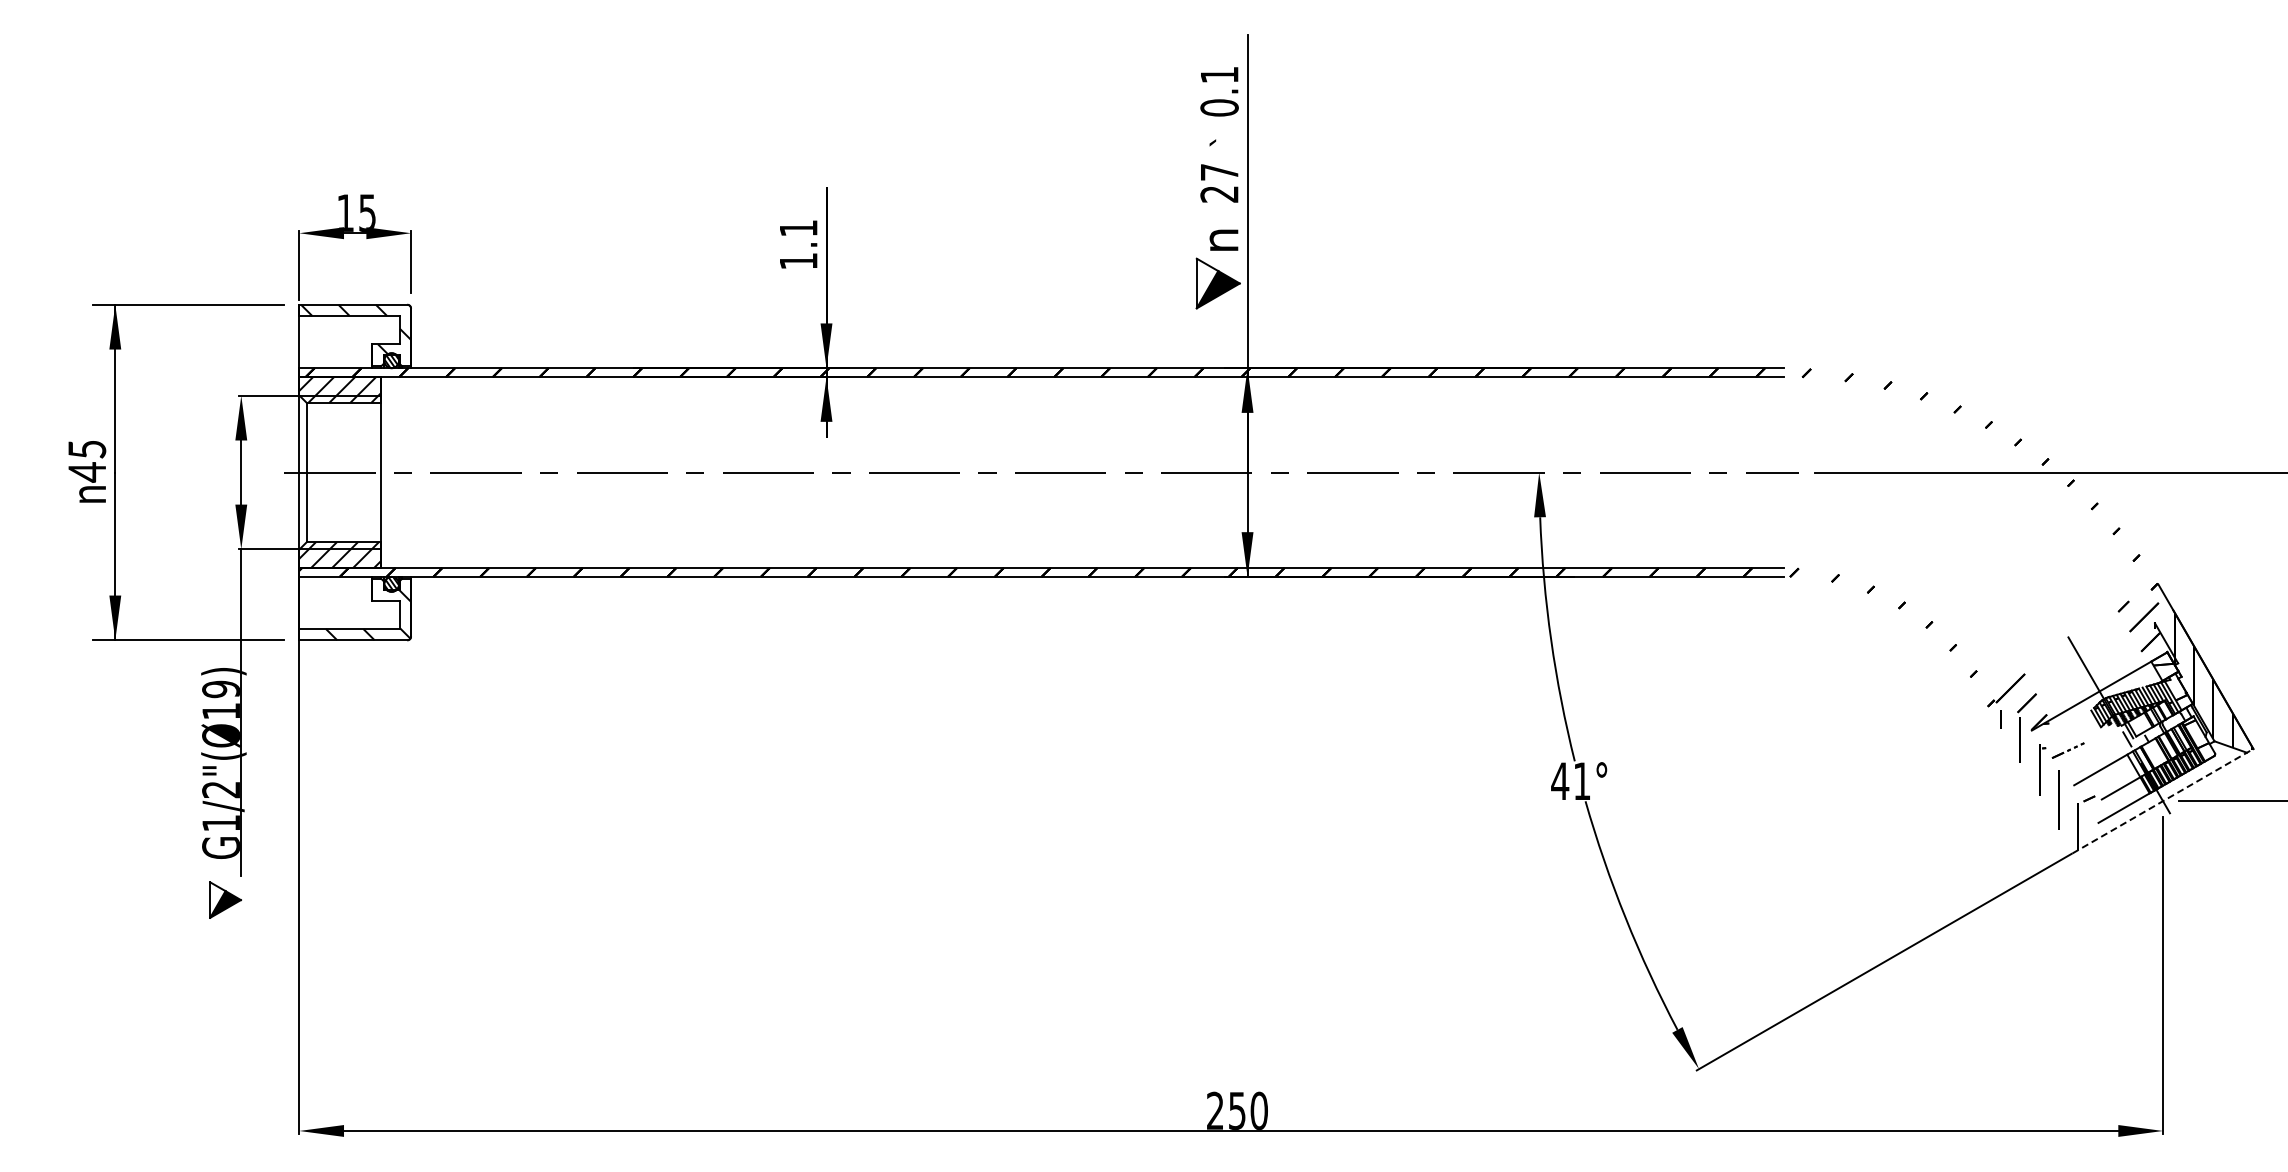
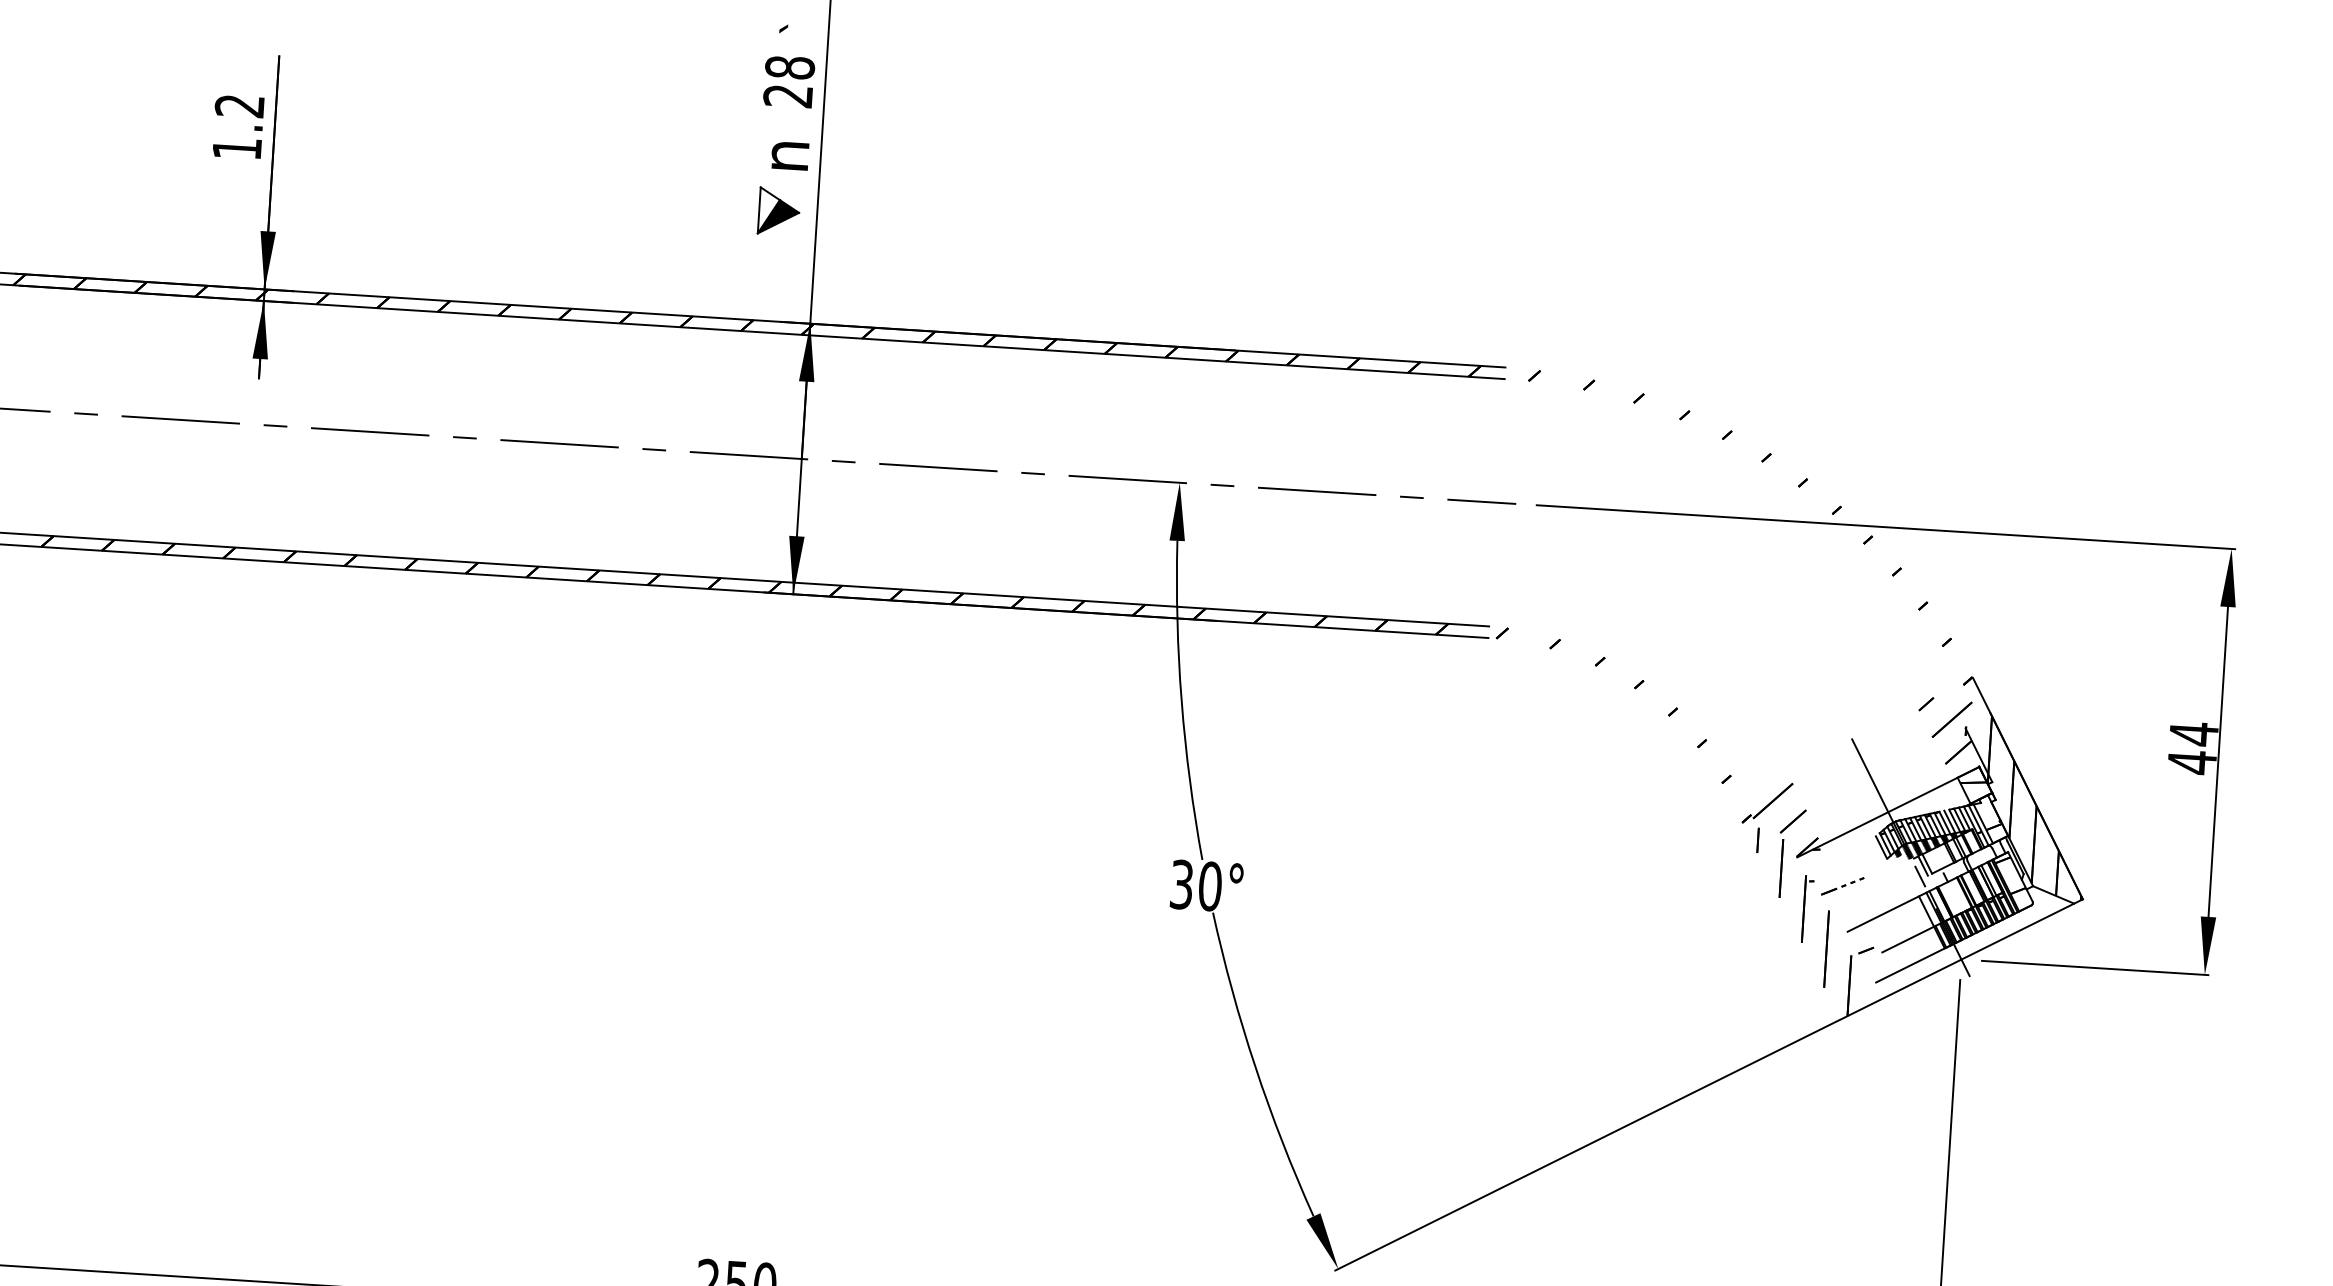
text: (1219, 171) -> (789, 66), 27 -> 28
text: (798, 228) -> (239, 106), 1.1 -> 1.2
part: (1217, 283) -> (778, 211), size x0.71
text: (1570, 781) -> (1195, 885), 41° -> 30°
line: (2163, 800) -> (1962, 958), dashed -> solid

